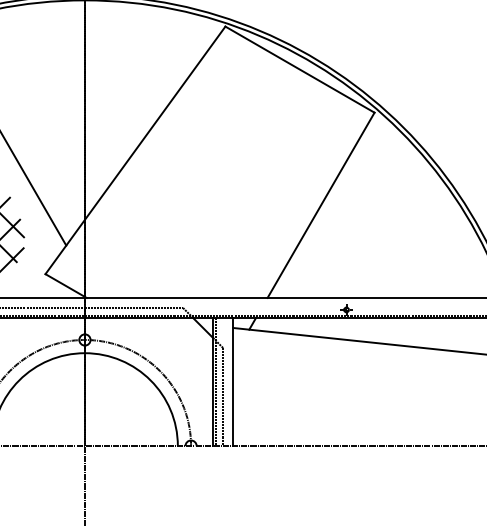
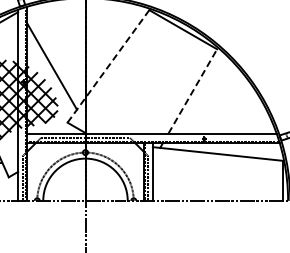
line: (135, 150) -> (108, 66), solid -> dashed
line: (320, 205) -> (192, 91), solid -> dashed

